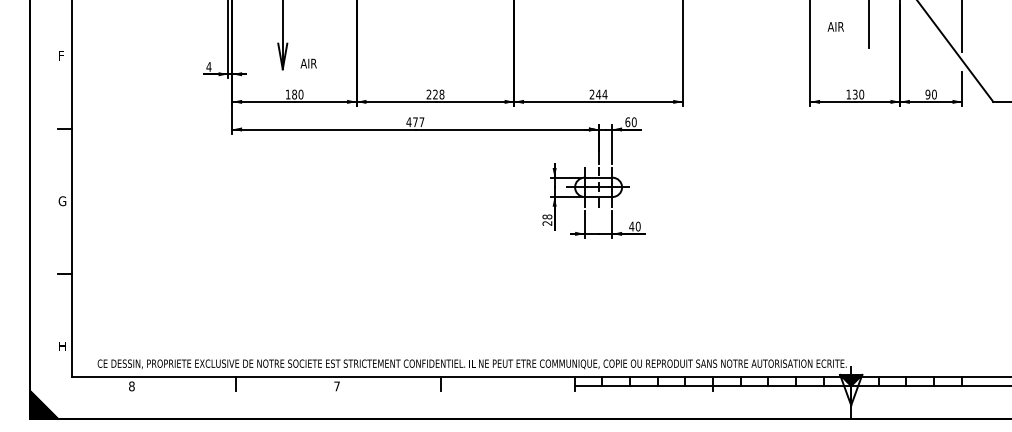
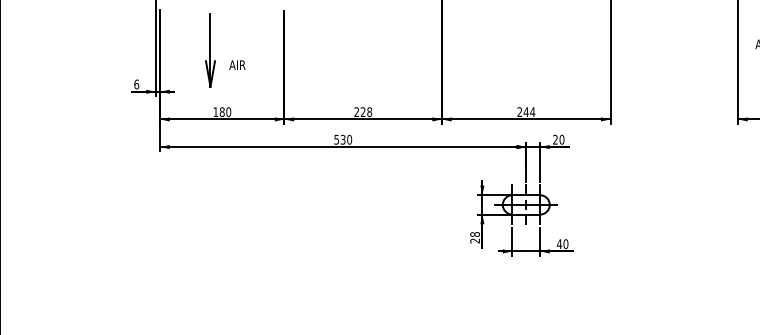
text: (308, 63) -> (237, 65), moved
text: (208, 66) -> (136, 84), 4 -> 6
text: (627, 121) -> (555, 139), 60 -> 20
text: (415, 122) -> (343, 140), 477 -> 530

